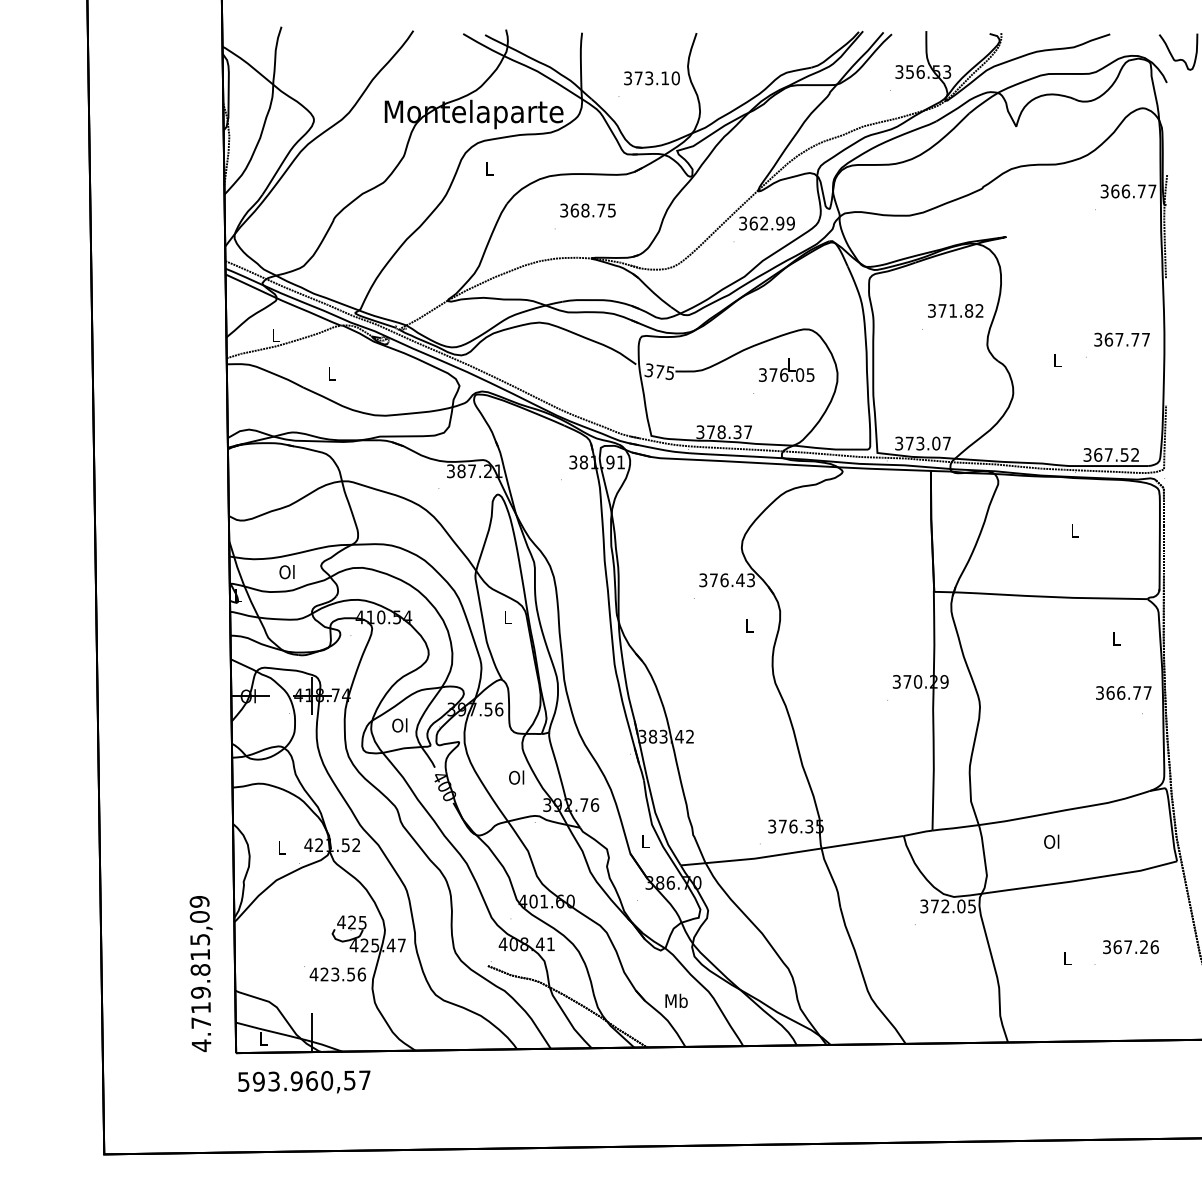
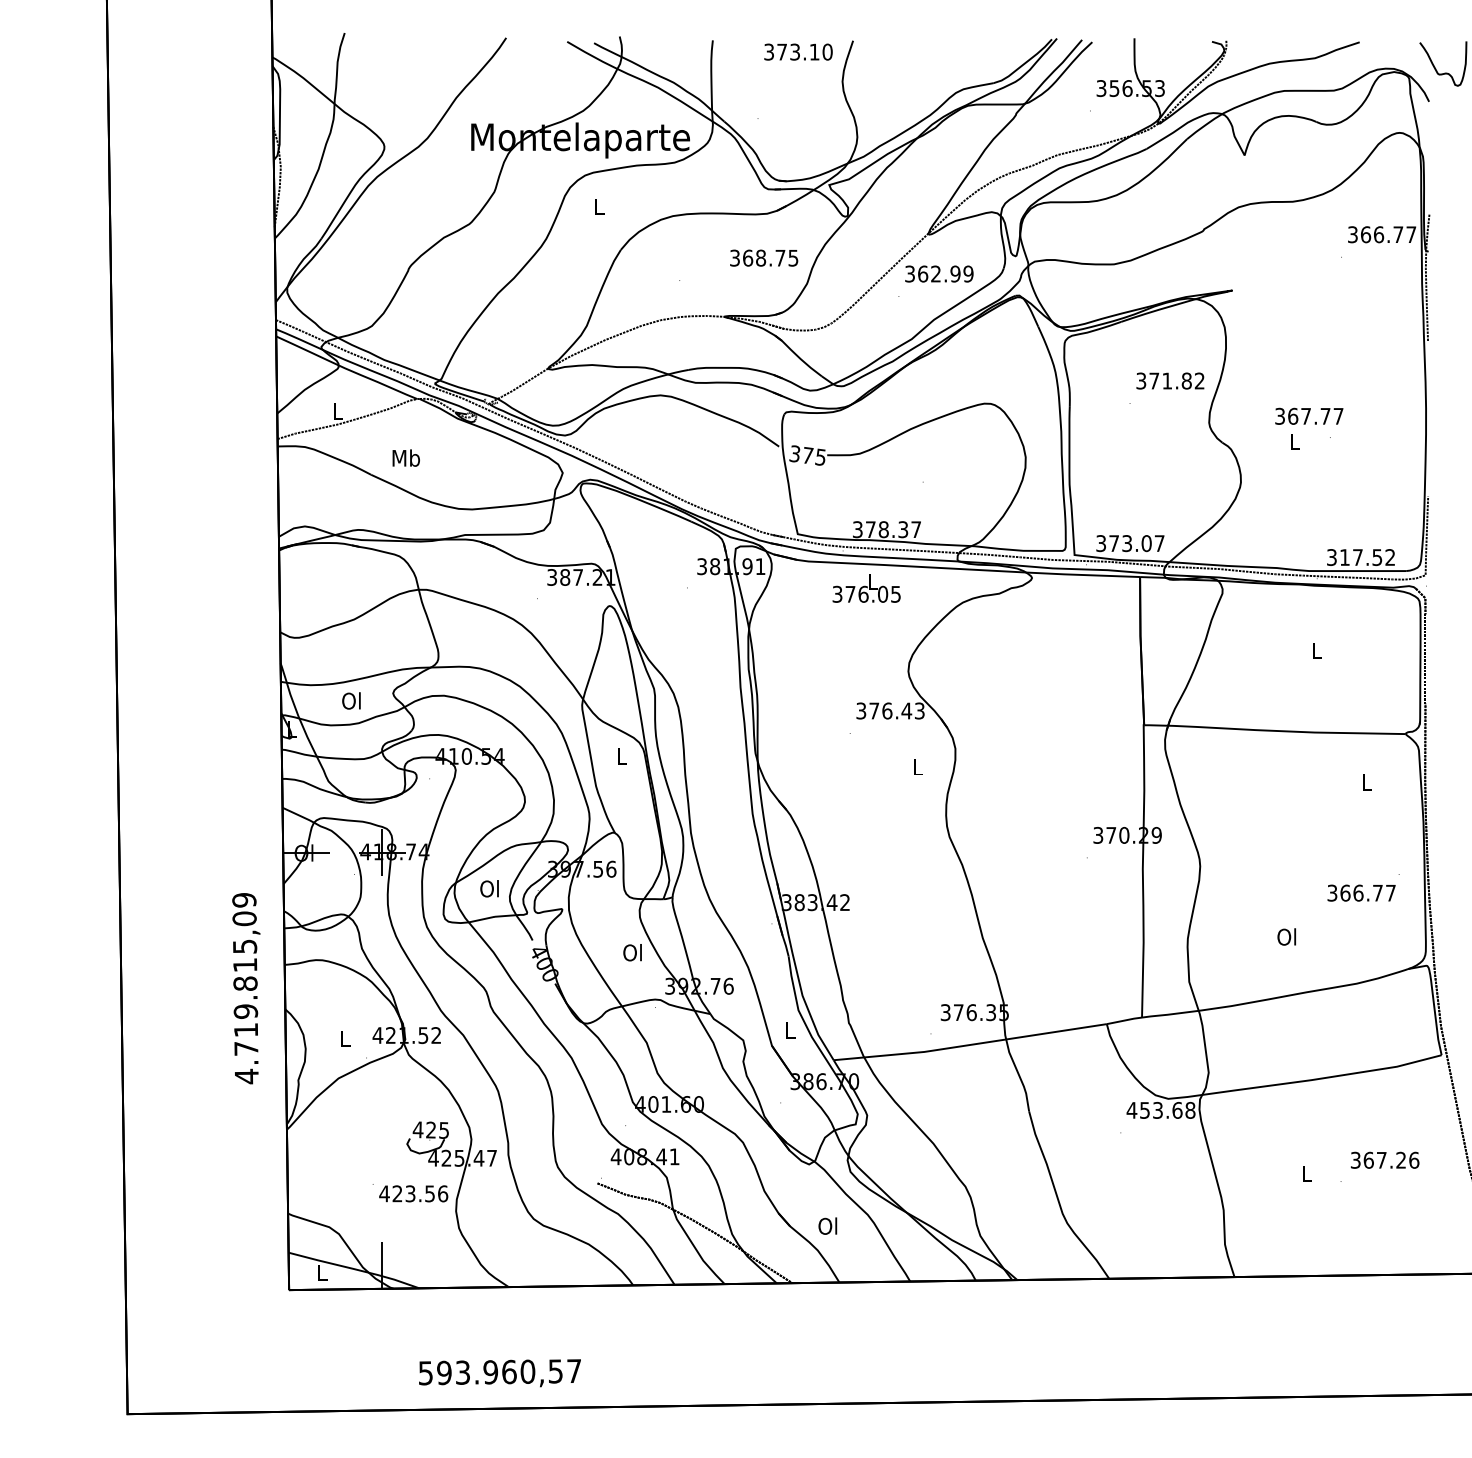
text: (651, 78) -> (797, 52), moved
text: (587, 210) -> (763, 258), moved
text: (1121, 339) -> (1308, 416), moved
text: (786, 369) -> (866, 587), moved
text: (331, 373) -> (405, 457), L -> Mb
text: (1098, 454) -> (1345, 556), 367.52 -> 317.52
text: (1123, 692) -> (1361, 892), moved
text: (1051, 841) -> (1286, 936), moved
text: (947, 906) -> (1160, 1110), 372.05 -> 453.68
text: (200, 974) -> (245, 989), moved
text: (676, 1000) -> (828, 1225), Mb -> Ol
text: (304, 1081) -> (500, 1372), moved

